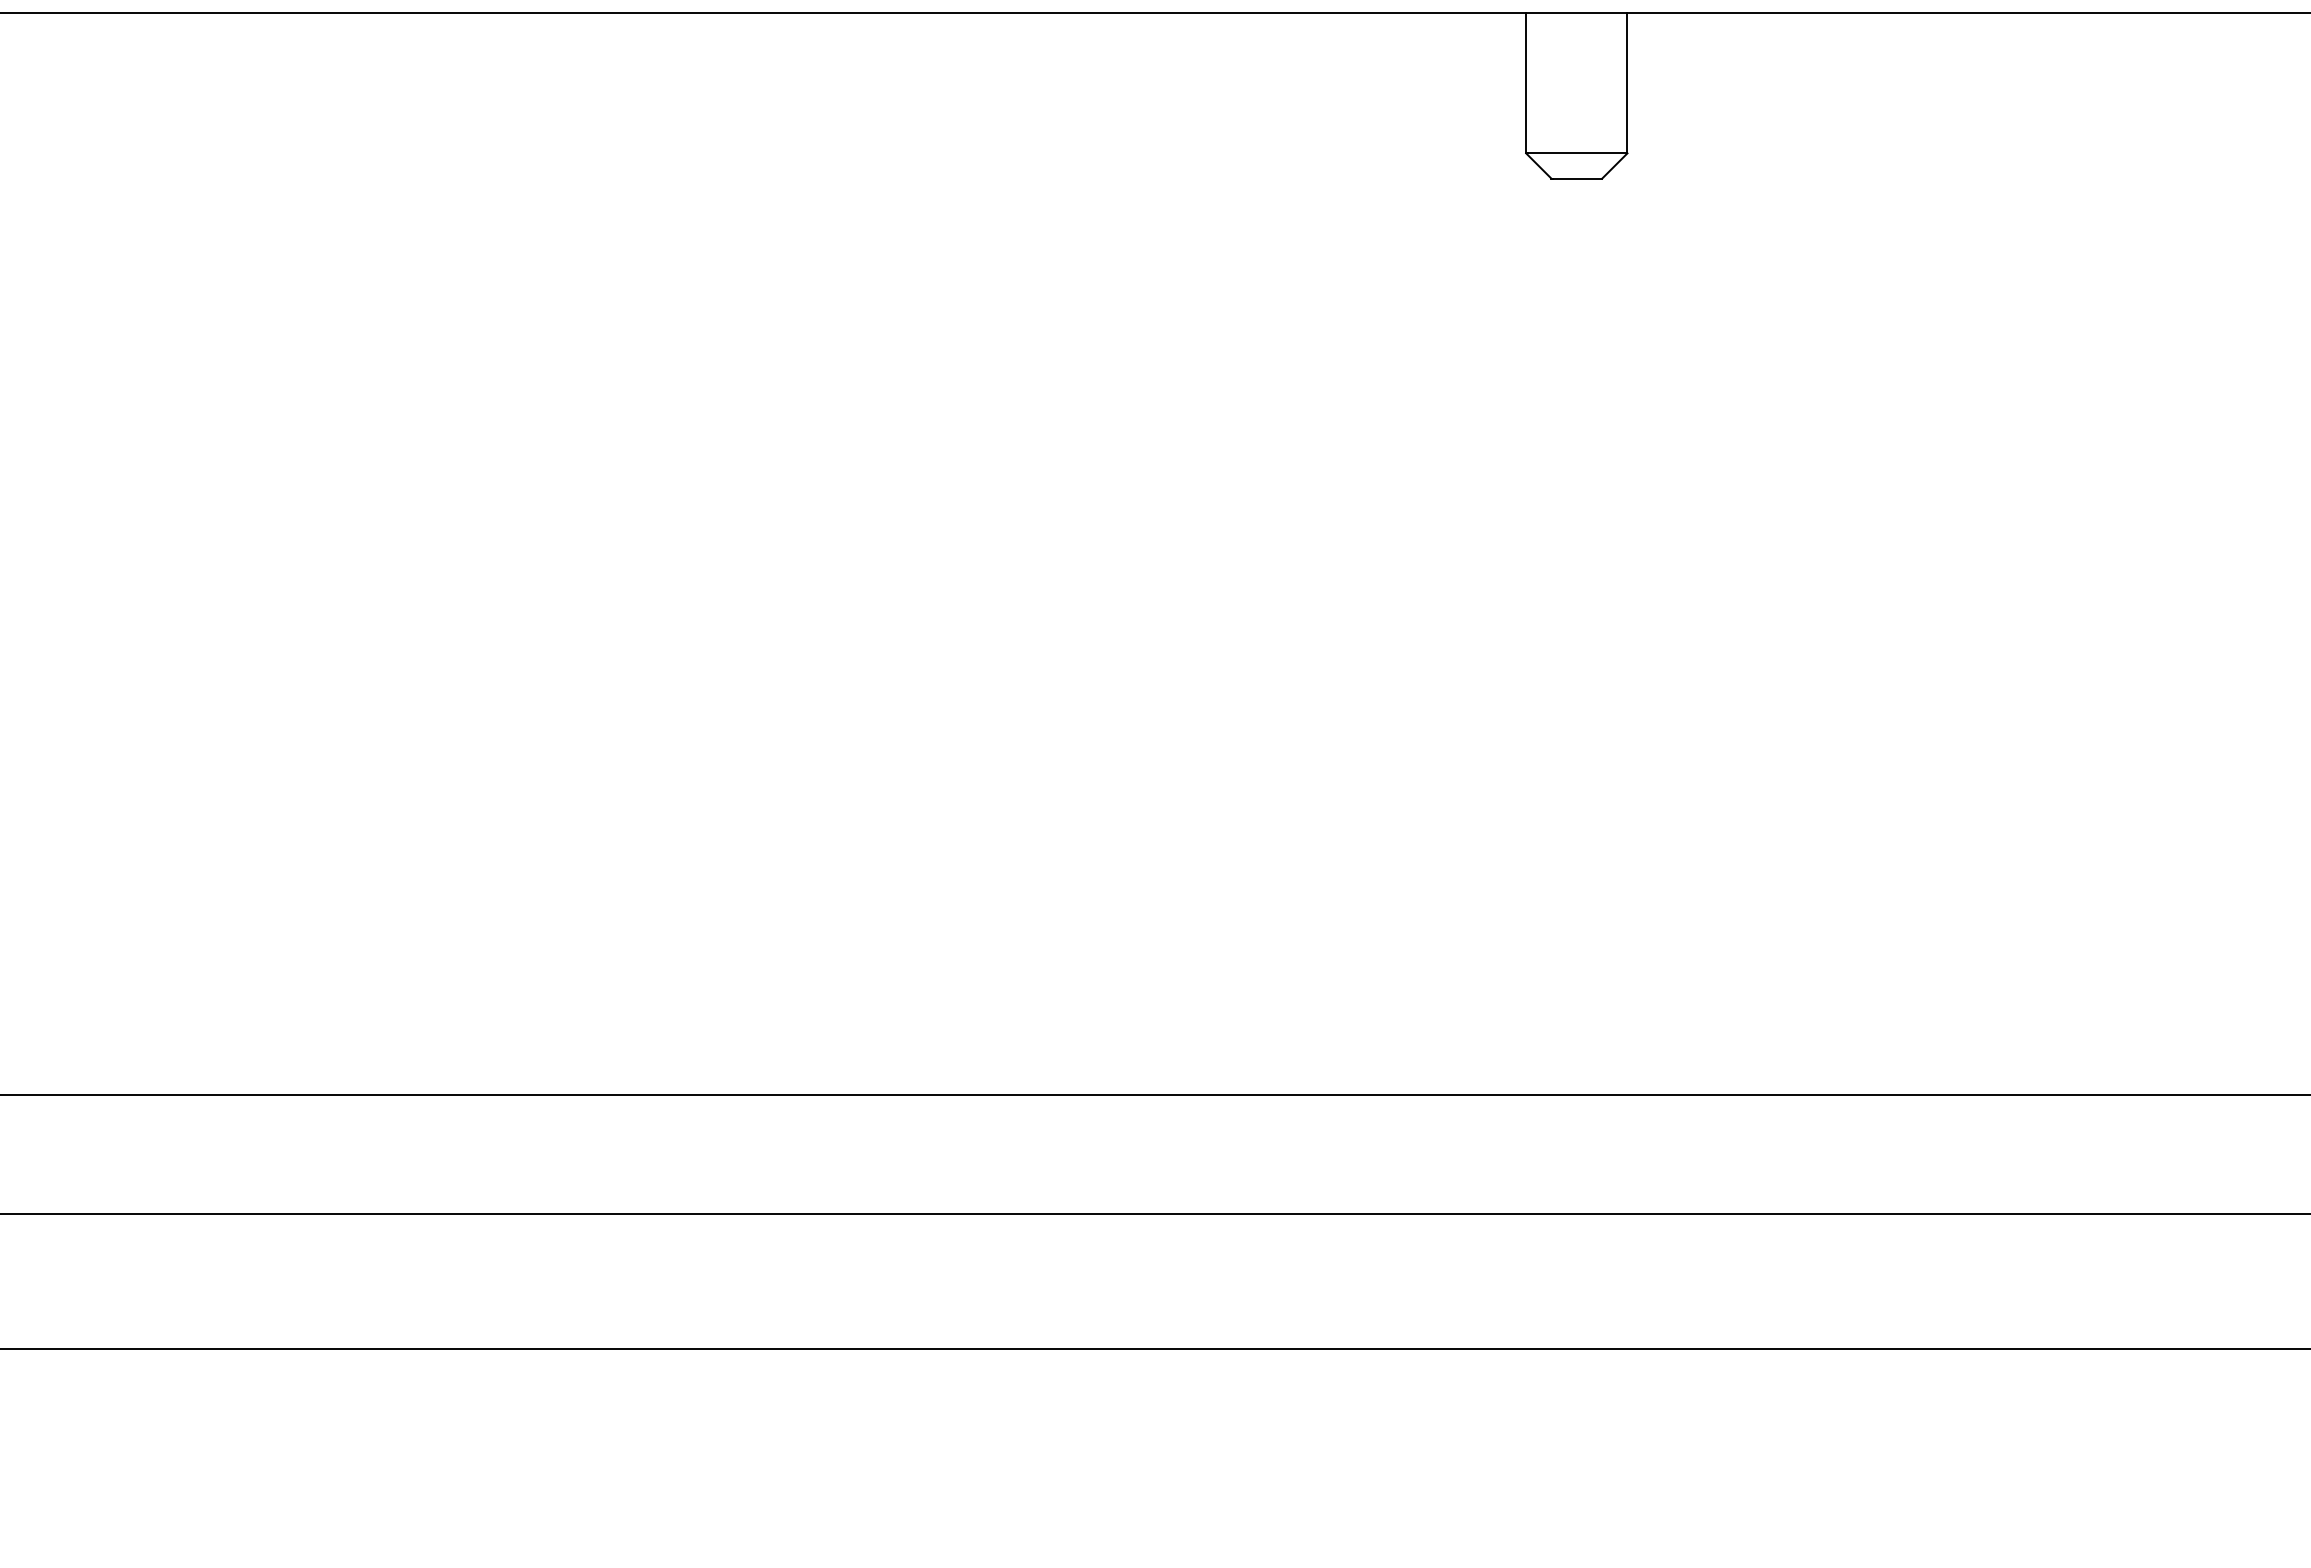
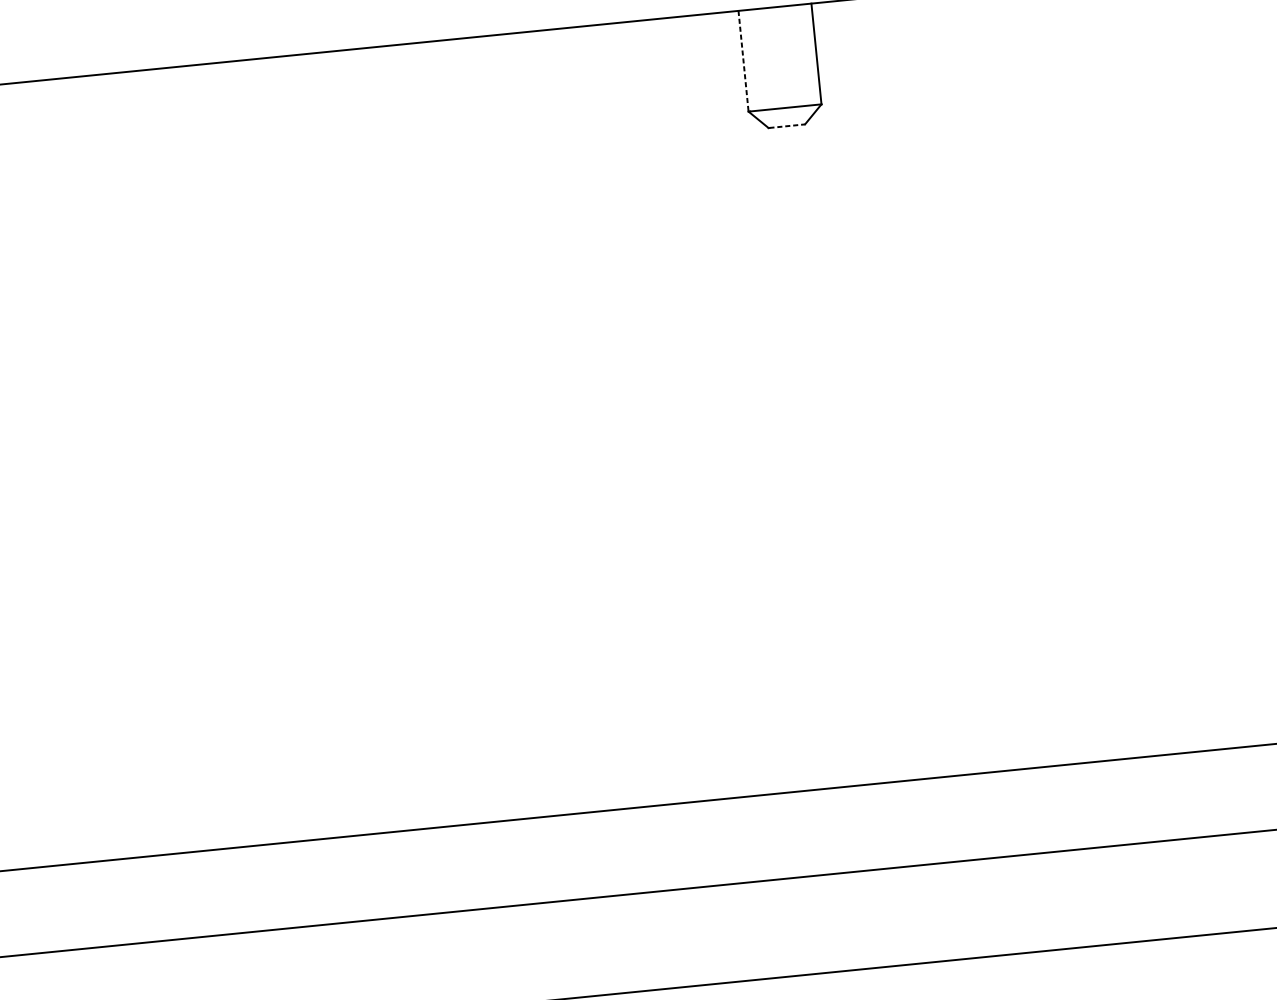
line: (1526, 83) -> (743, 61), solid -> dashed
line: (1577, 178) -> (787, 126), solid -> dashed

